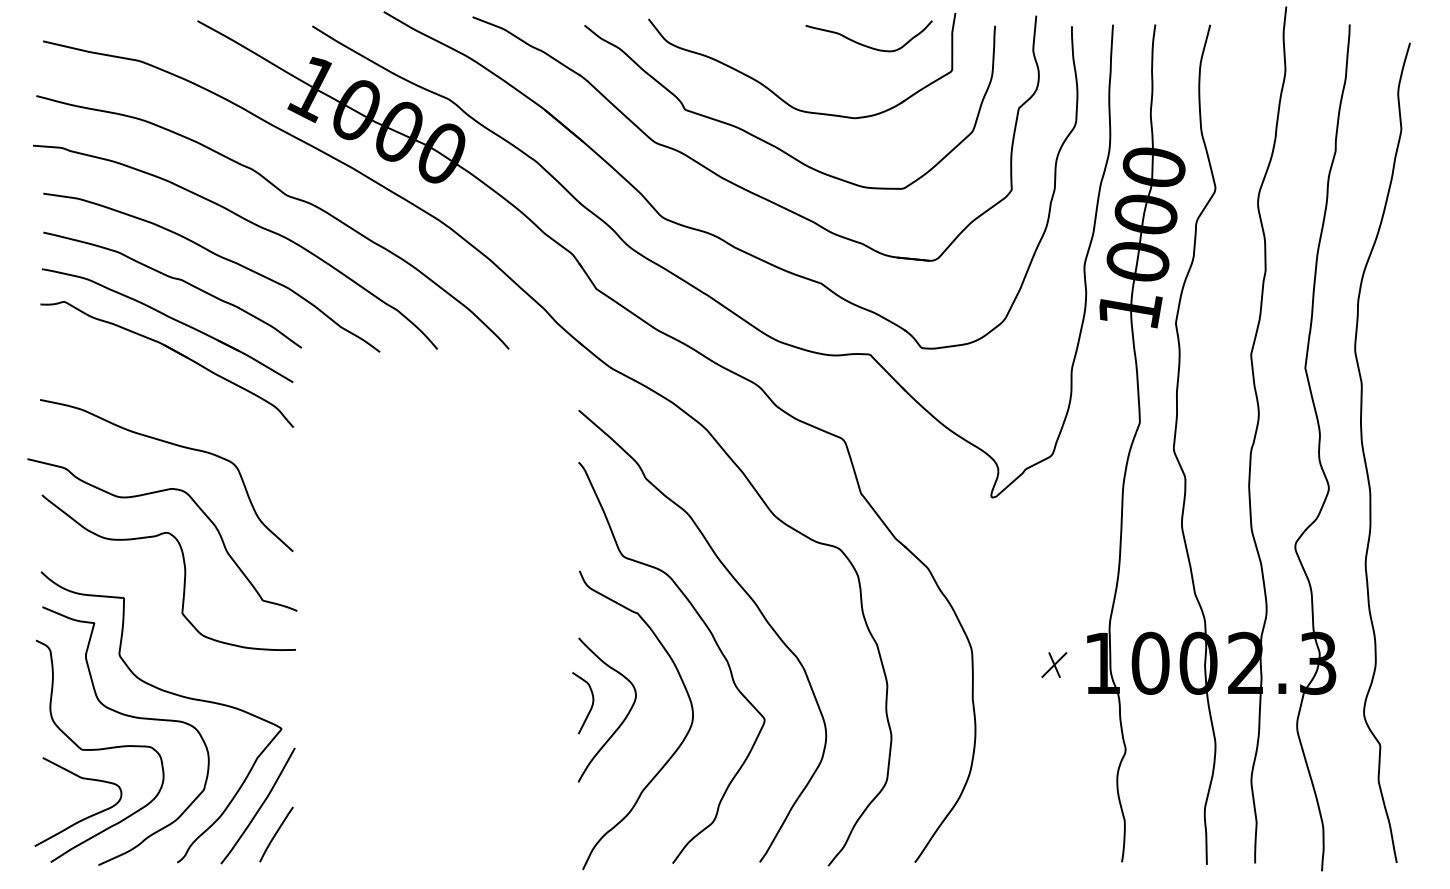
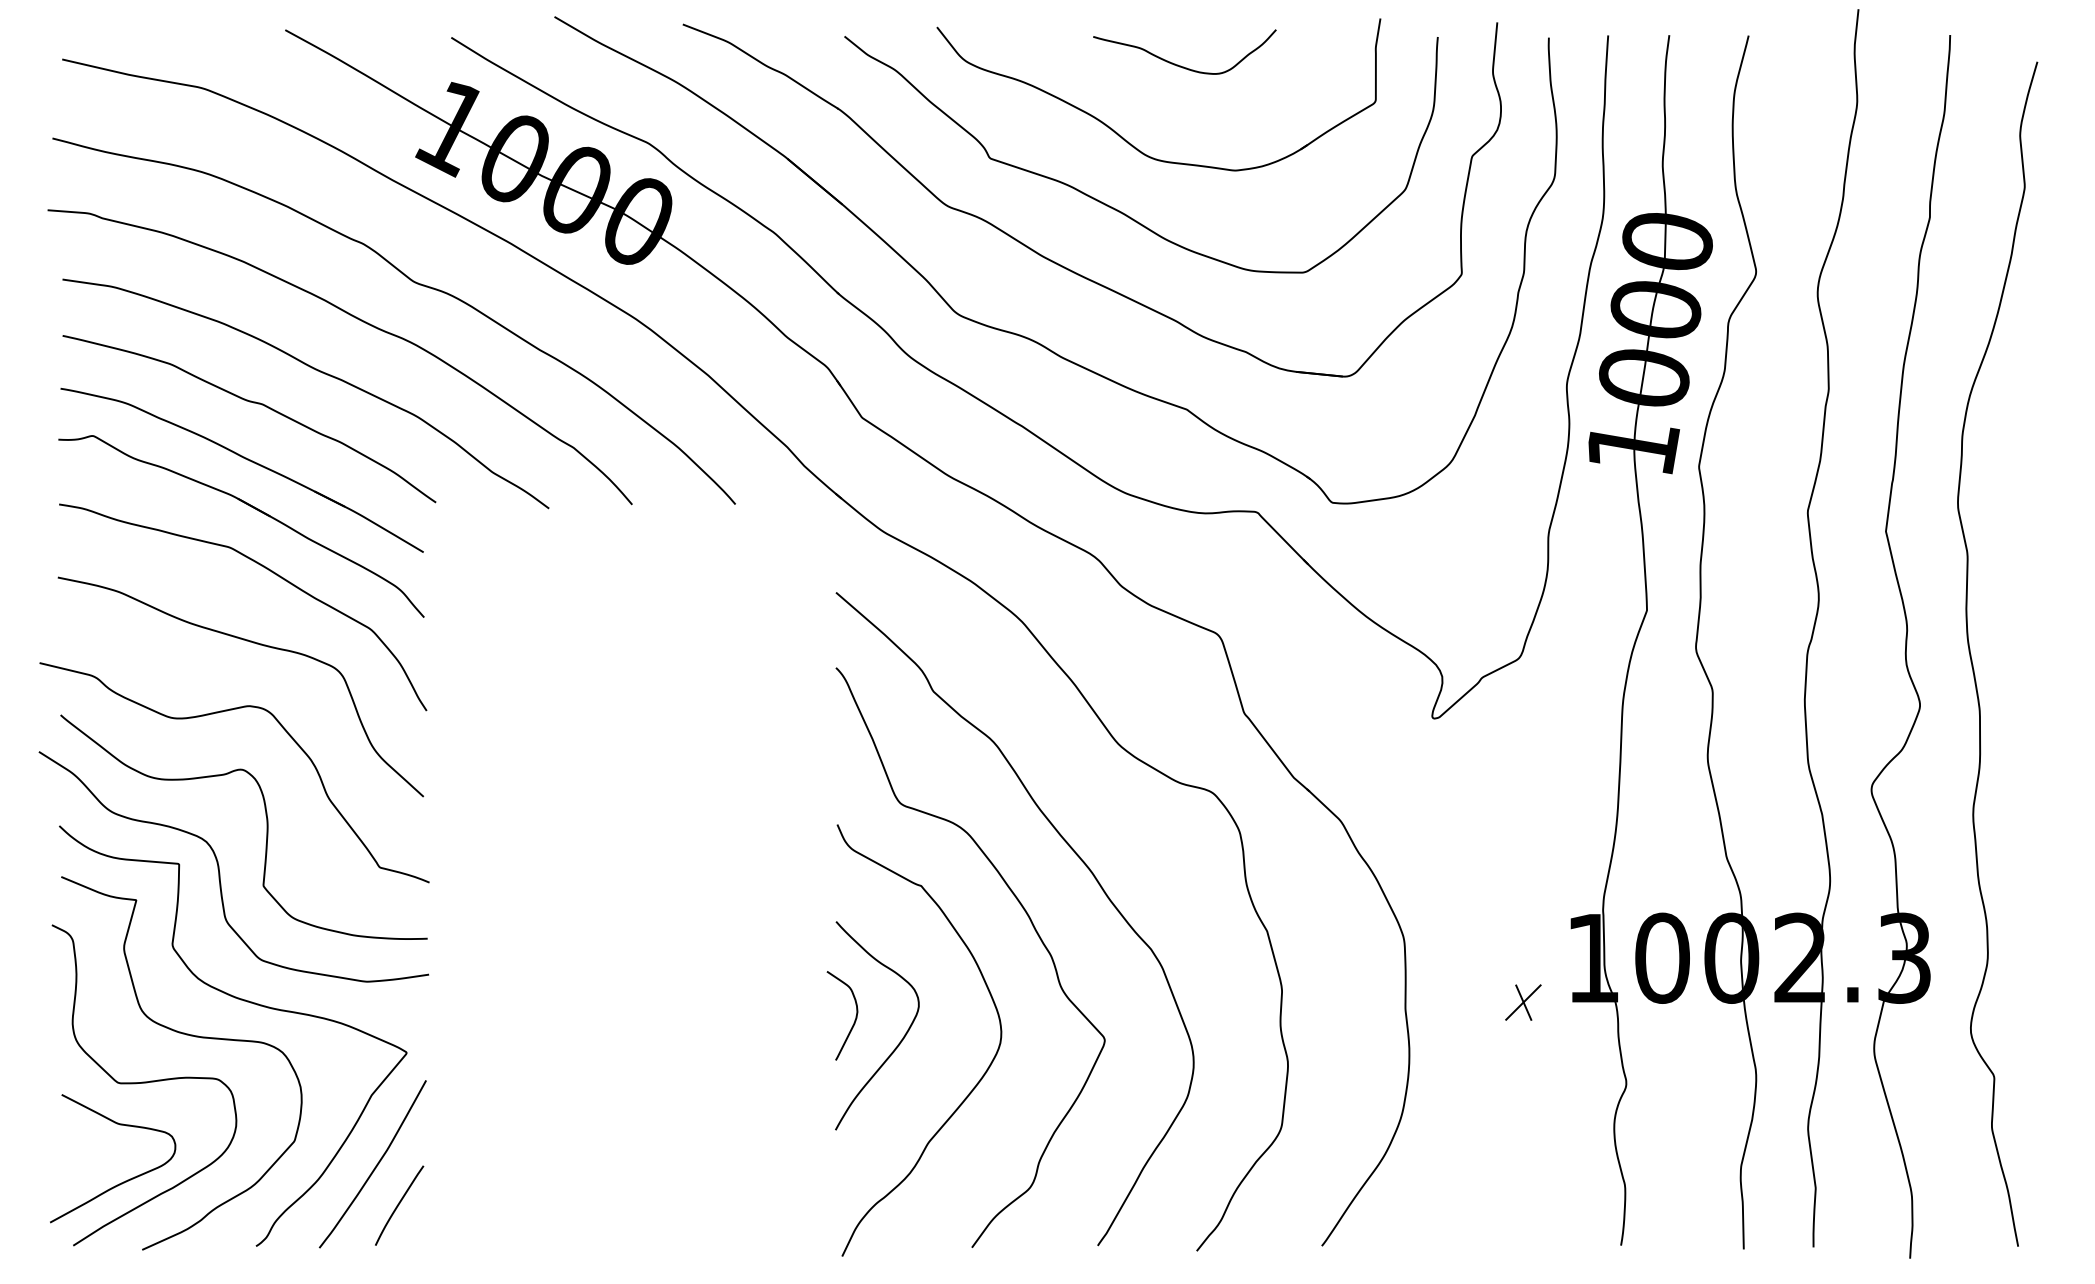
curve: (864, 44) -> (1178, 64), moved
curve: (185, 395) -> (267, 571), added
curve: (152, 600) -> (220, 867), added
part: (1054, 664) -> (1523, 1001), moved

